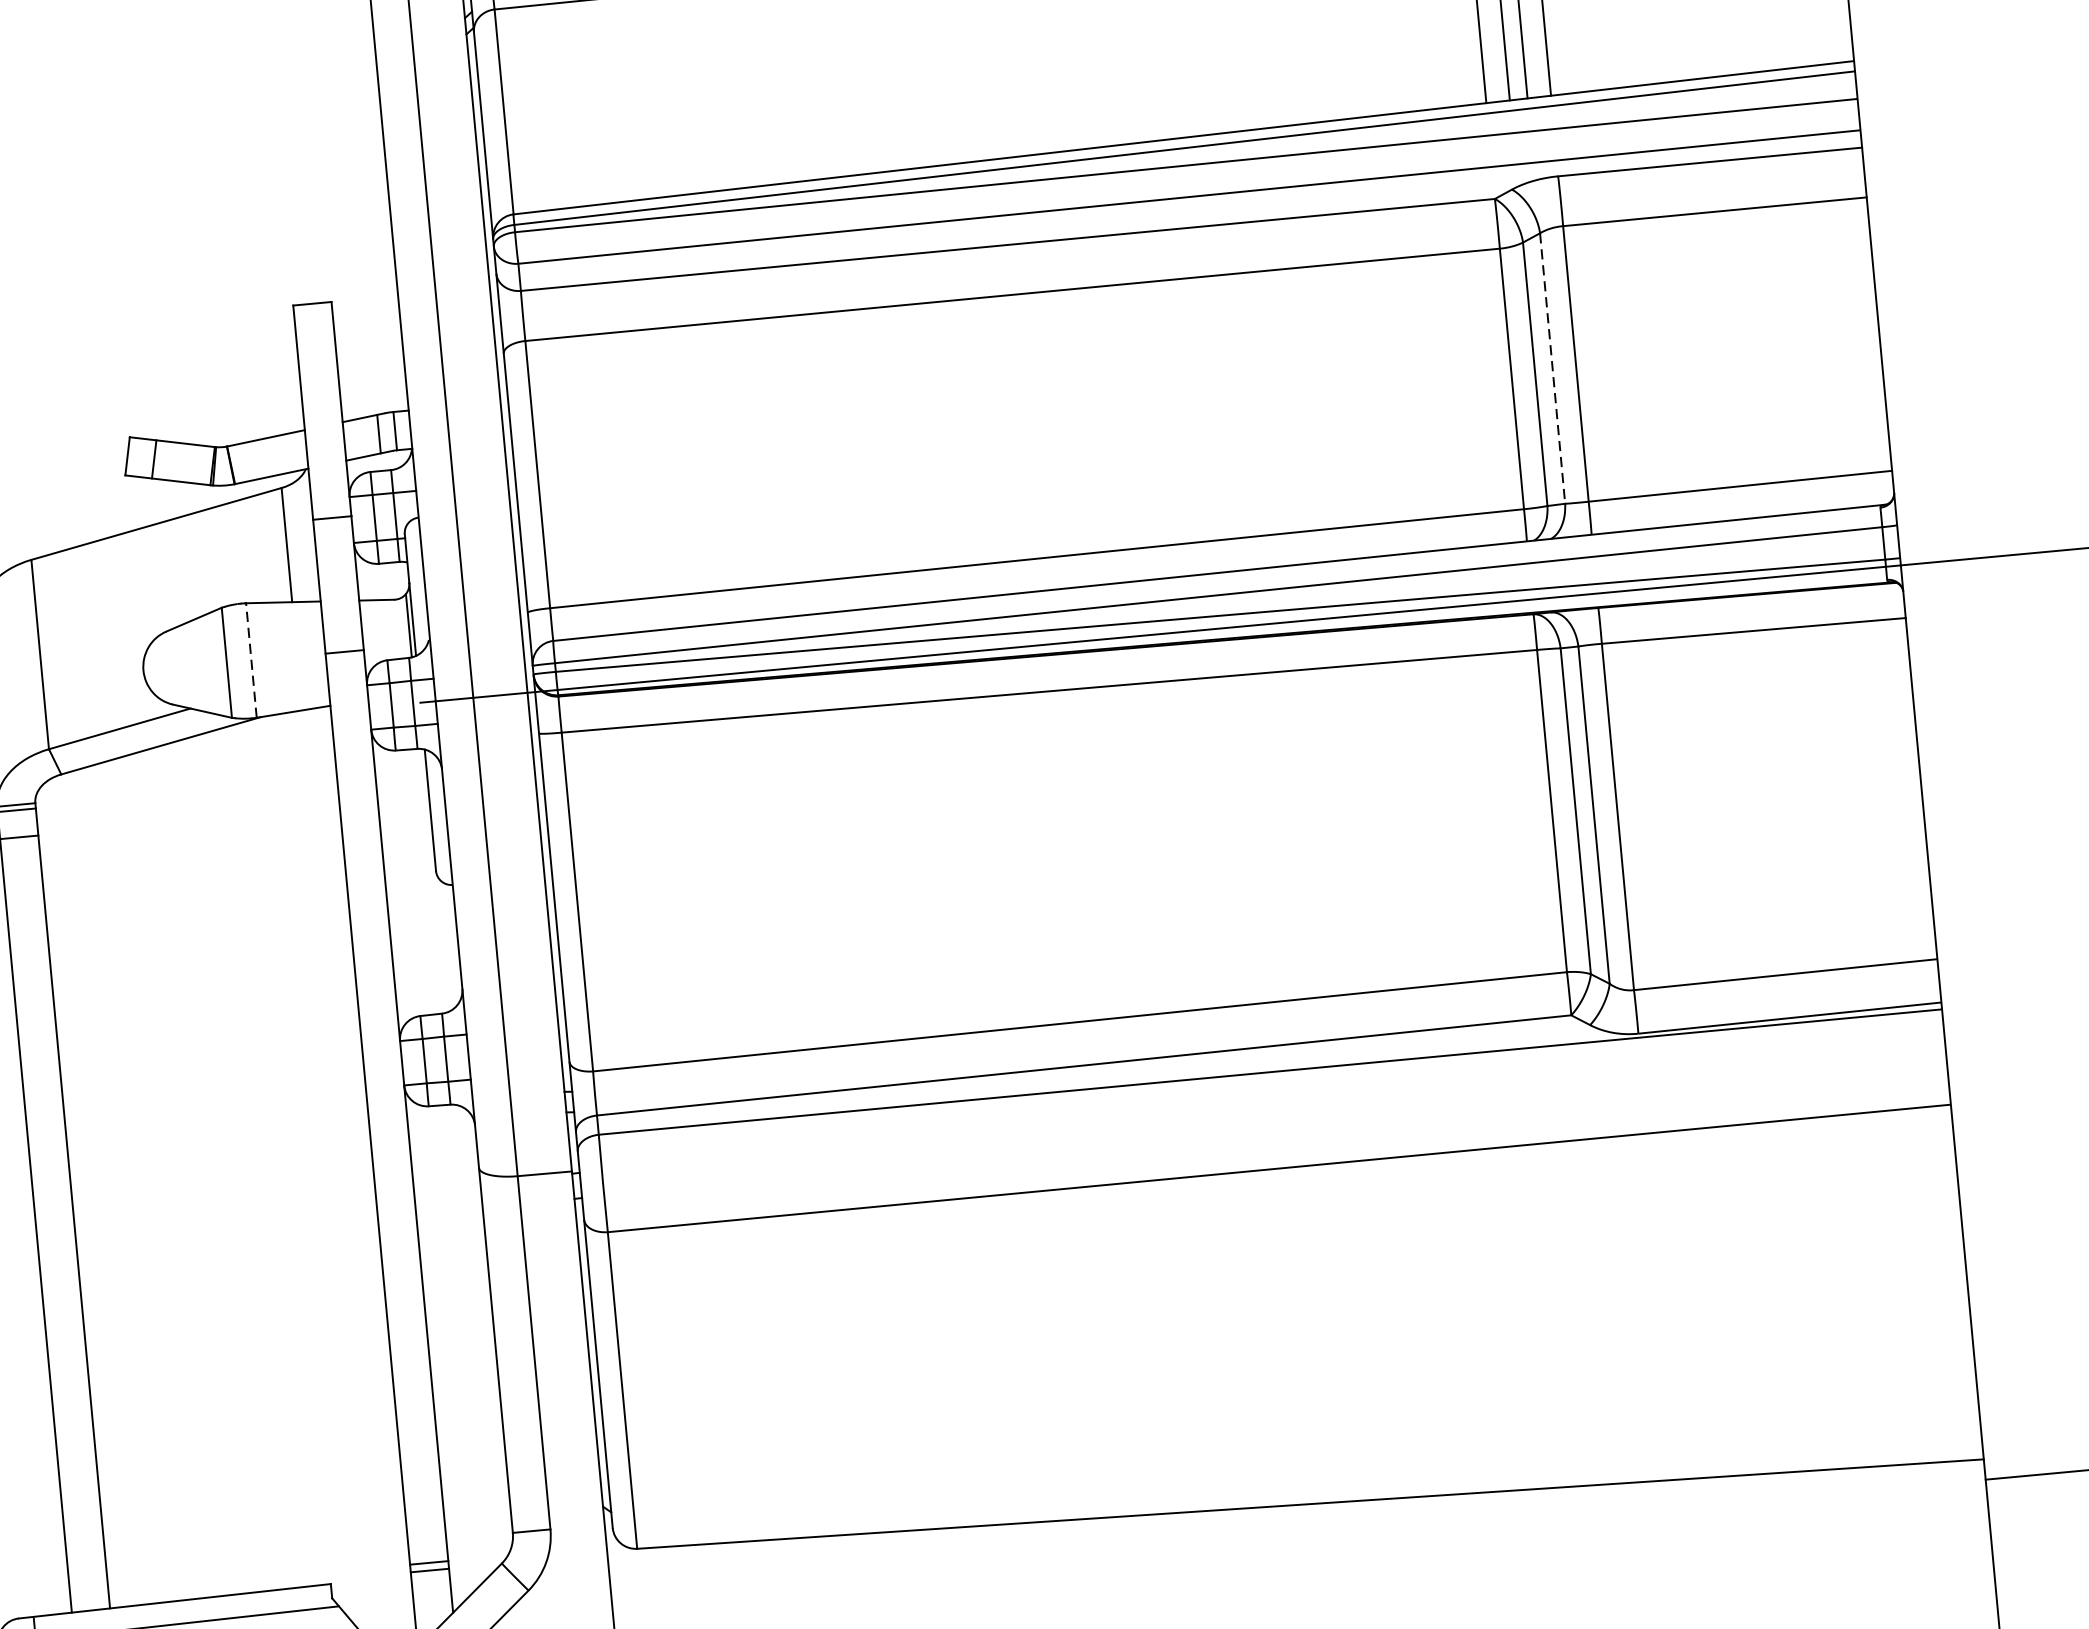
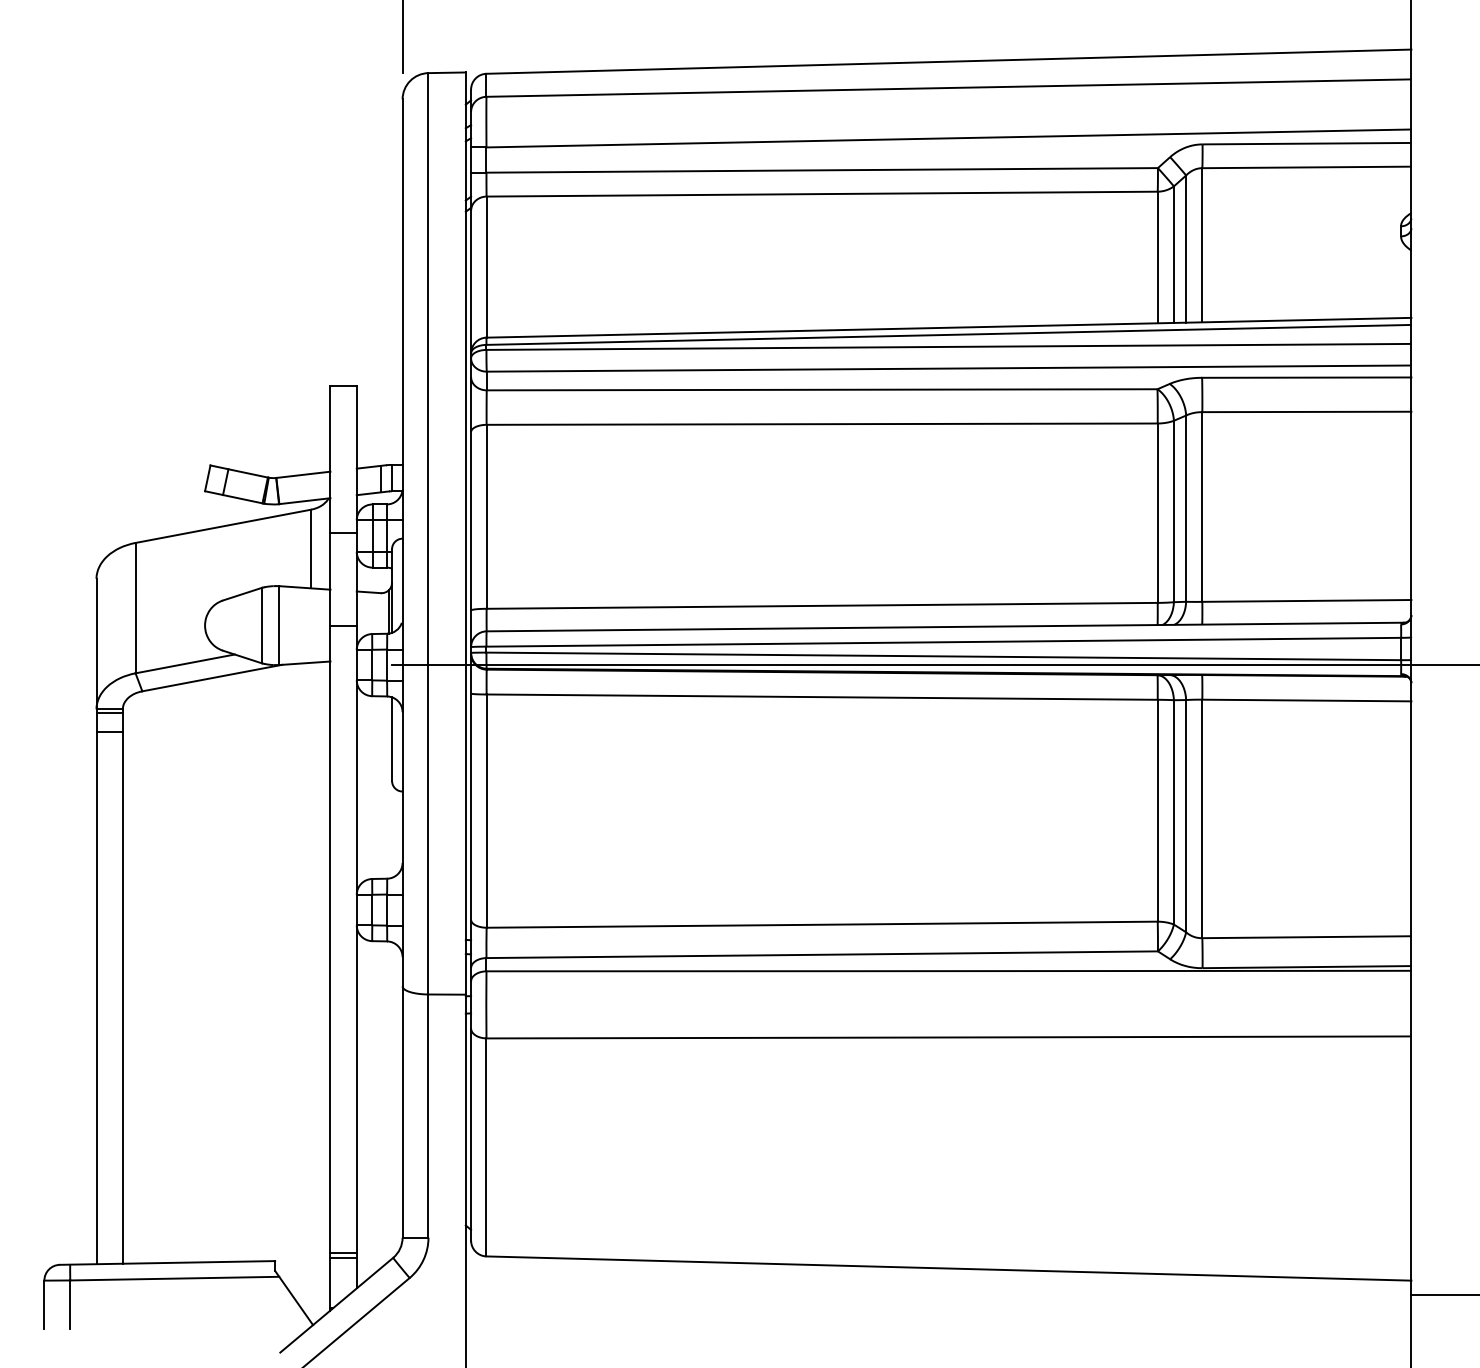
line: (1553, 369) -> (1186, 509), dashed -> solid
line: (251, 660) -> (279, 625), dashed -> solid

